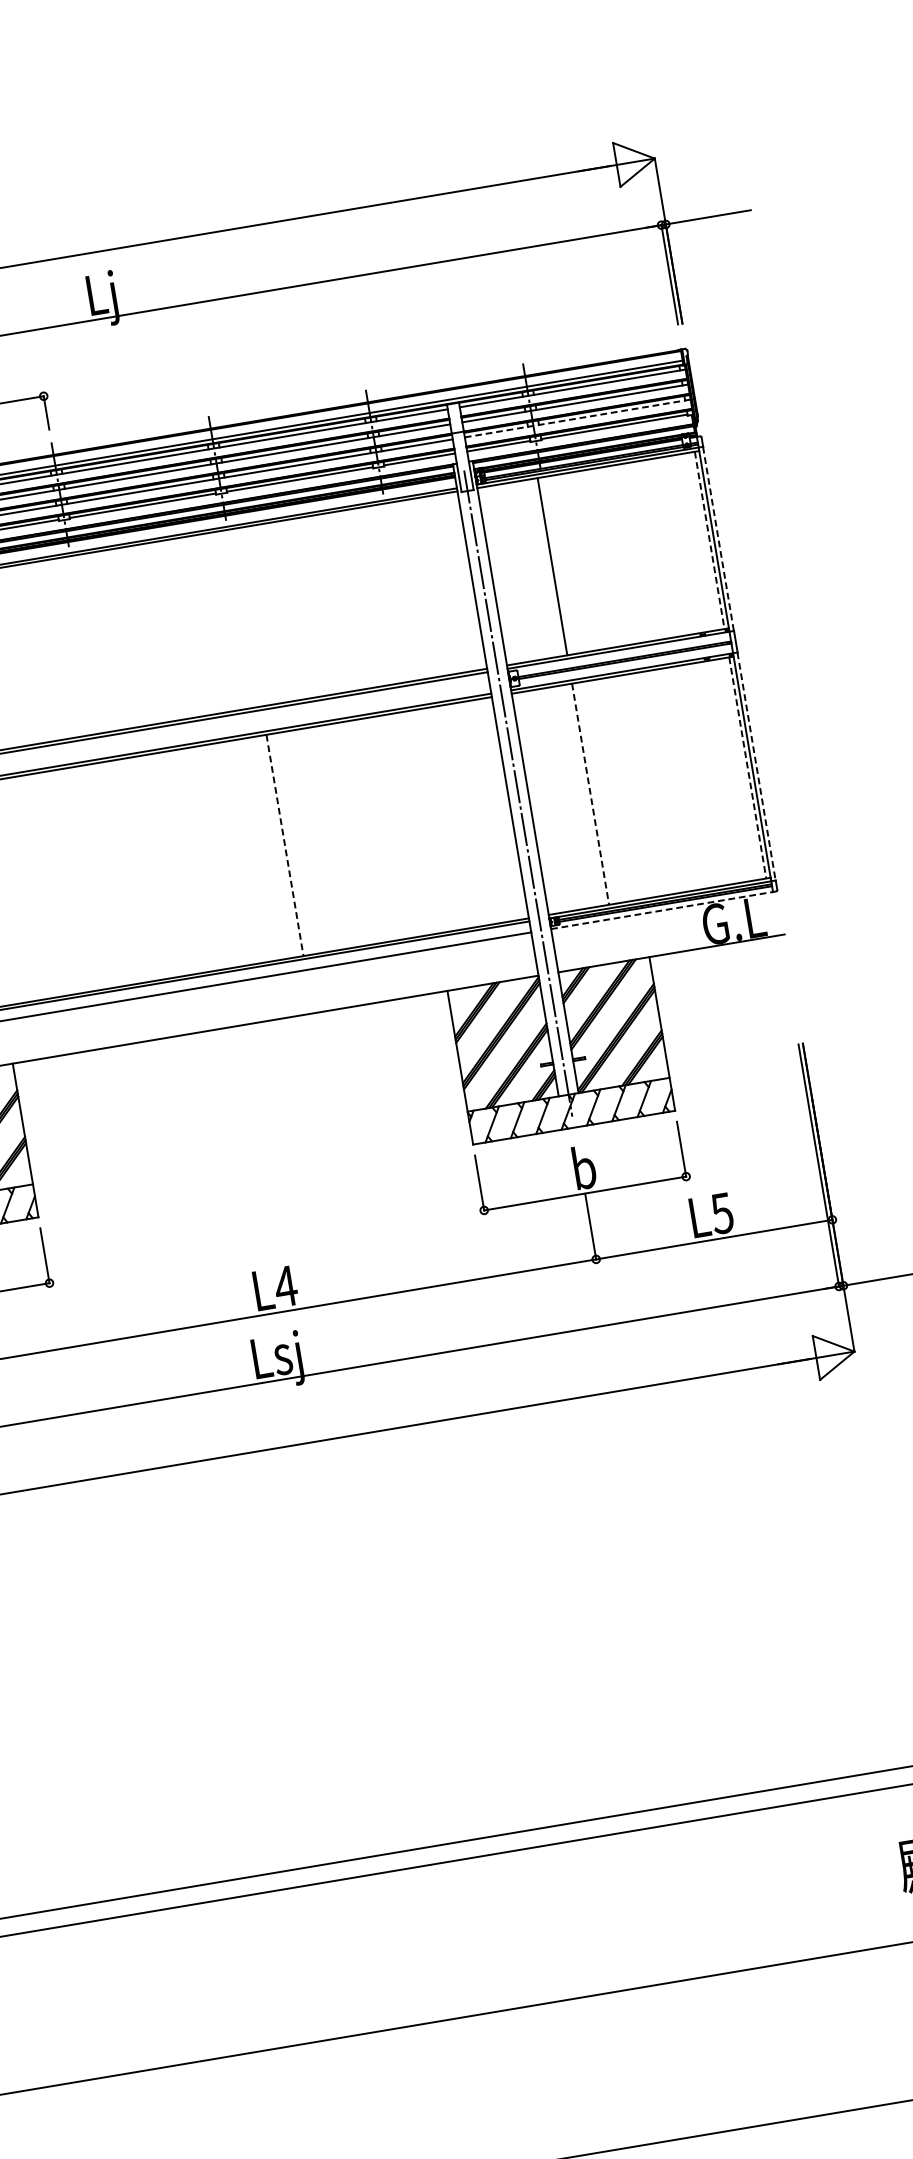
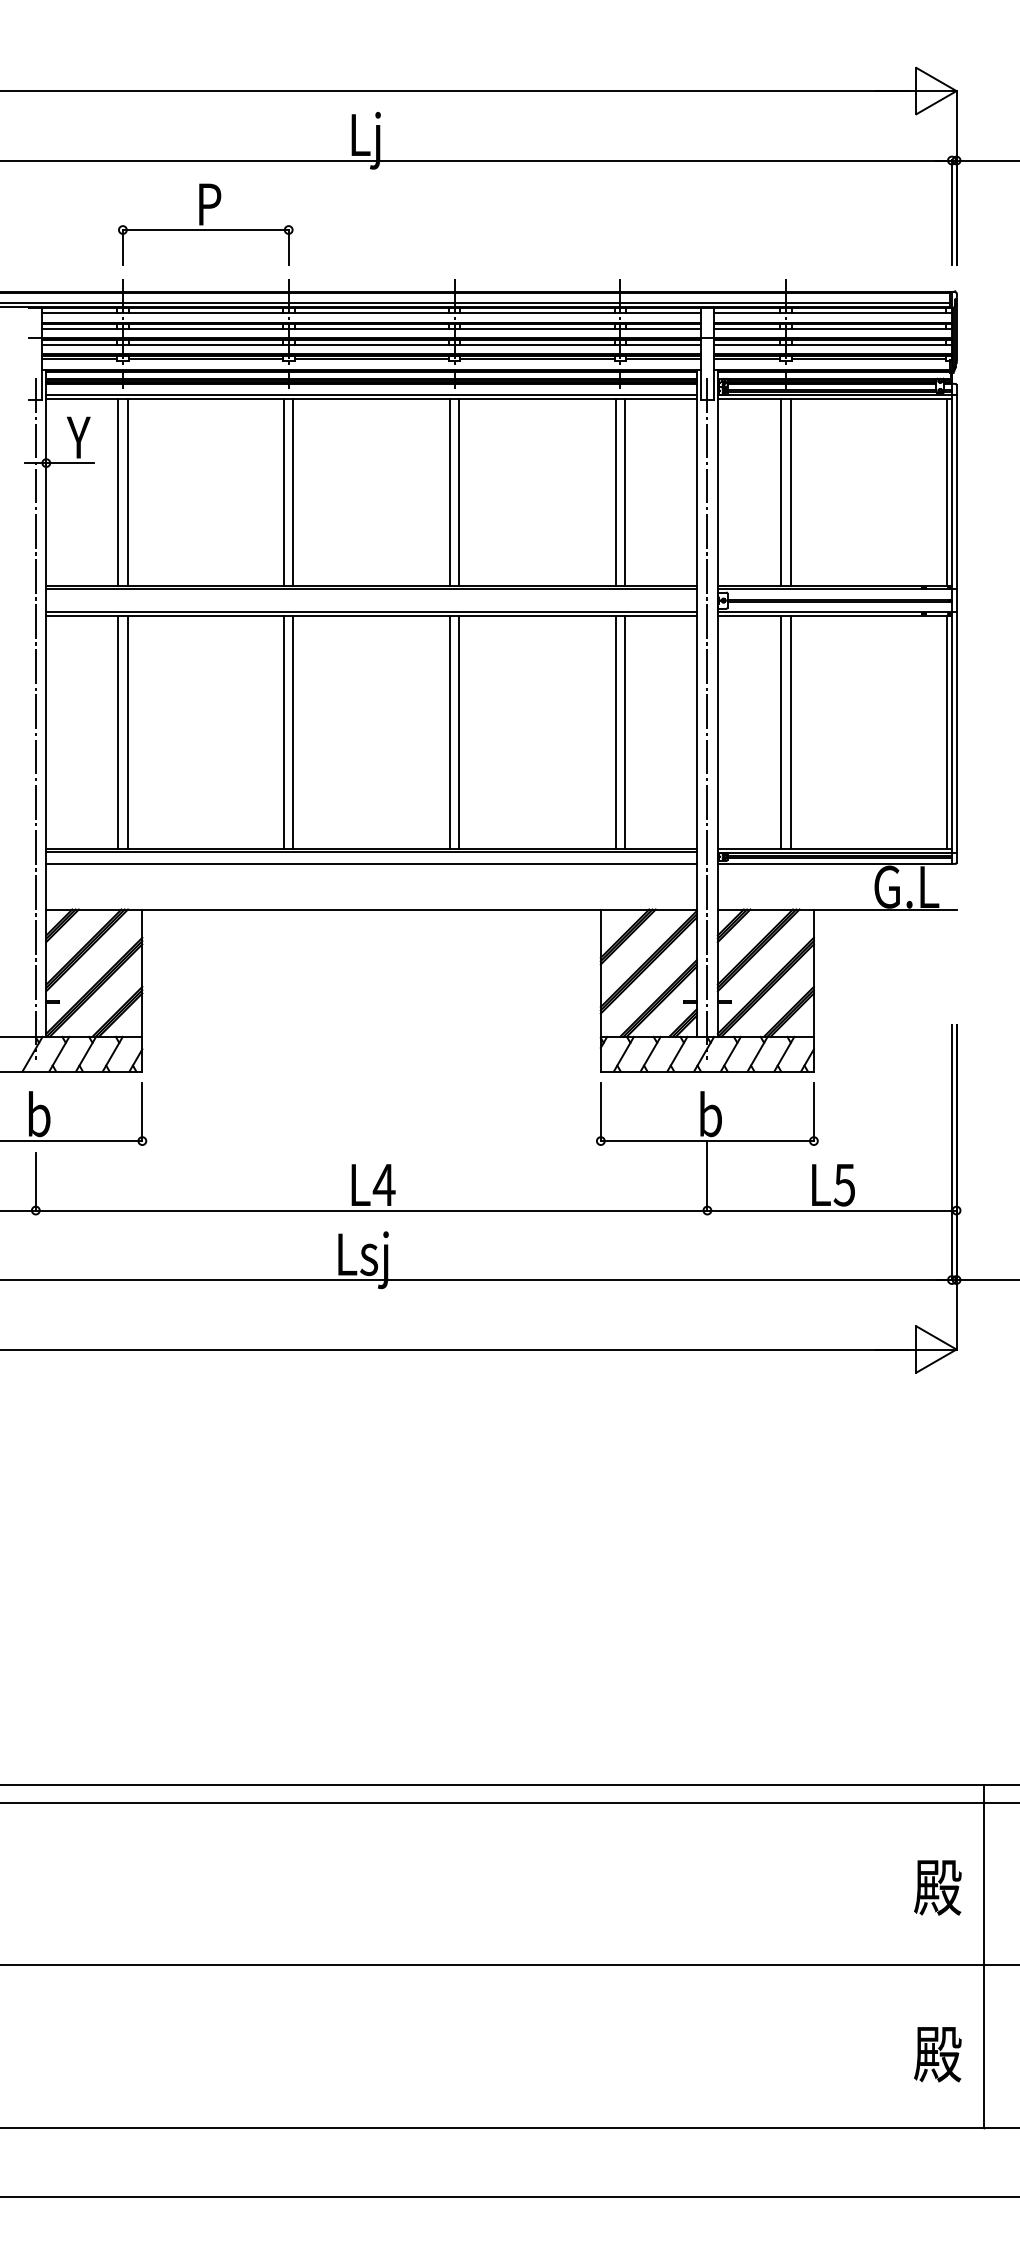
line: (578, 418) -> (833, 344), dashed -> solid
line: (718, 539) -> (956, 492), dashed -> solid
line: (709, 540) -> (947, 492), dashed -> solid
line: (560, 564) -> (790, 491), added
line: (403, 590) -> (624, 491), added
line: (395, 592) -> (615, 491), added
line: (247, 617) -> (459, 491), added
line: (237, 618) -> (449, 491), added
line: (89, 643) -> (293, 491), added
line: (81, 644) -> (284, 491), added
line: (756, 766) -> (956, 732), dashed -> solid
line: (748, 768) -> (947, 732), dashed -> solid
line: (599, 792) -> (790, 731), added
line: (590, 794) -> (781, 732), dashed -> solid
line: (441, 818) -> (624, 731), added
line: (433, 819) -> (615, 731), added
line: (285, 845) -> (459, 732), dashed -> solid
line: (275, 846) -> (449, 731), added
line: (127, 870) -> (293, 731), added
line: (119, 872) -> (284, 731), added
line: (662, 910) -> (835, 863), dashed -> solid

